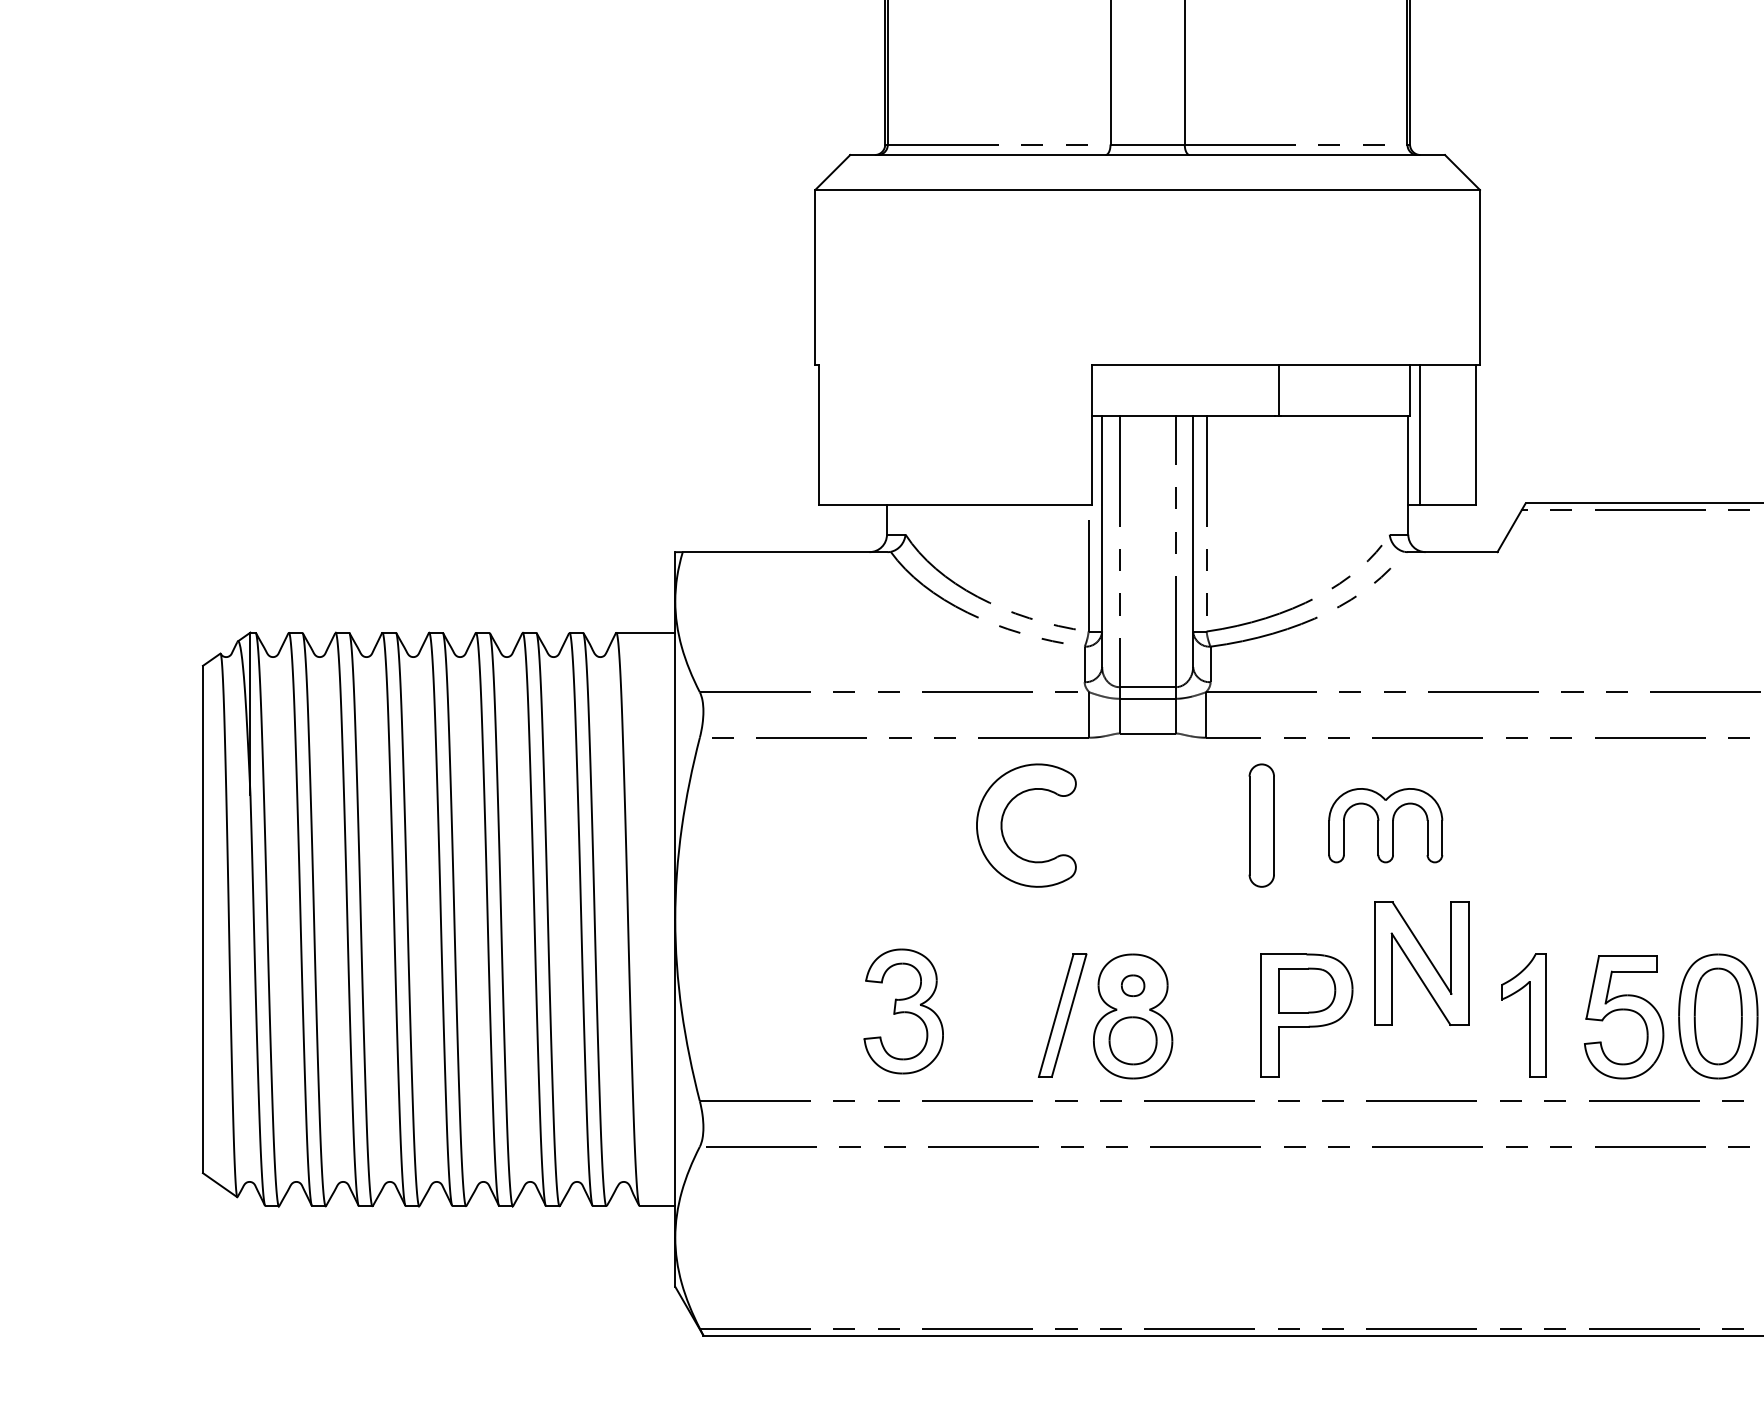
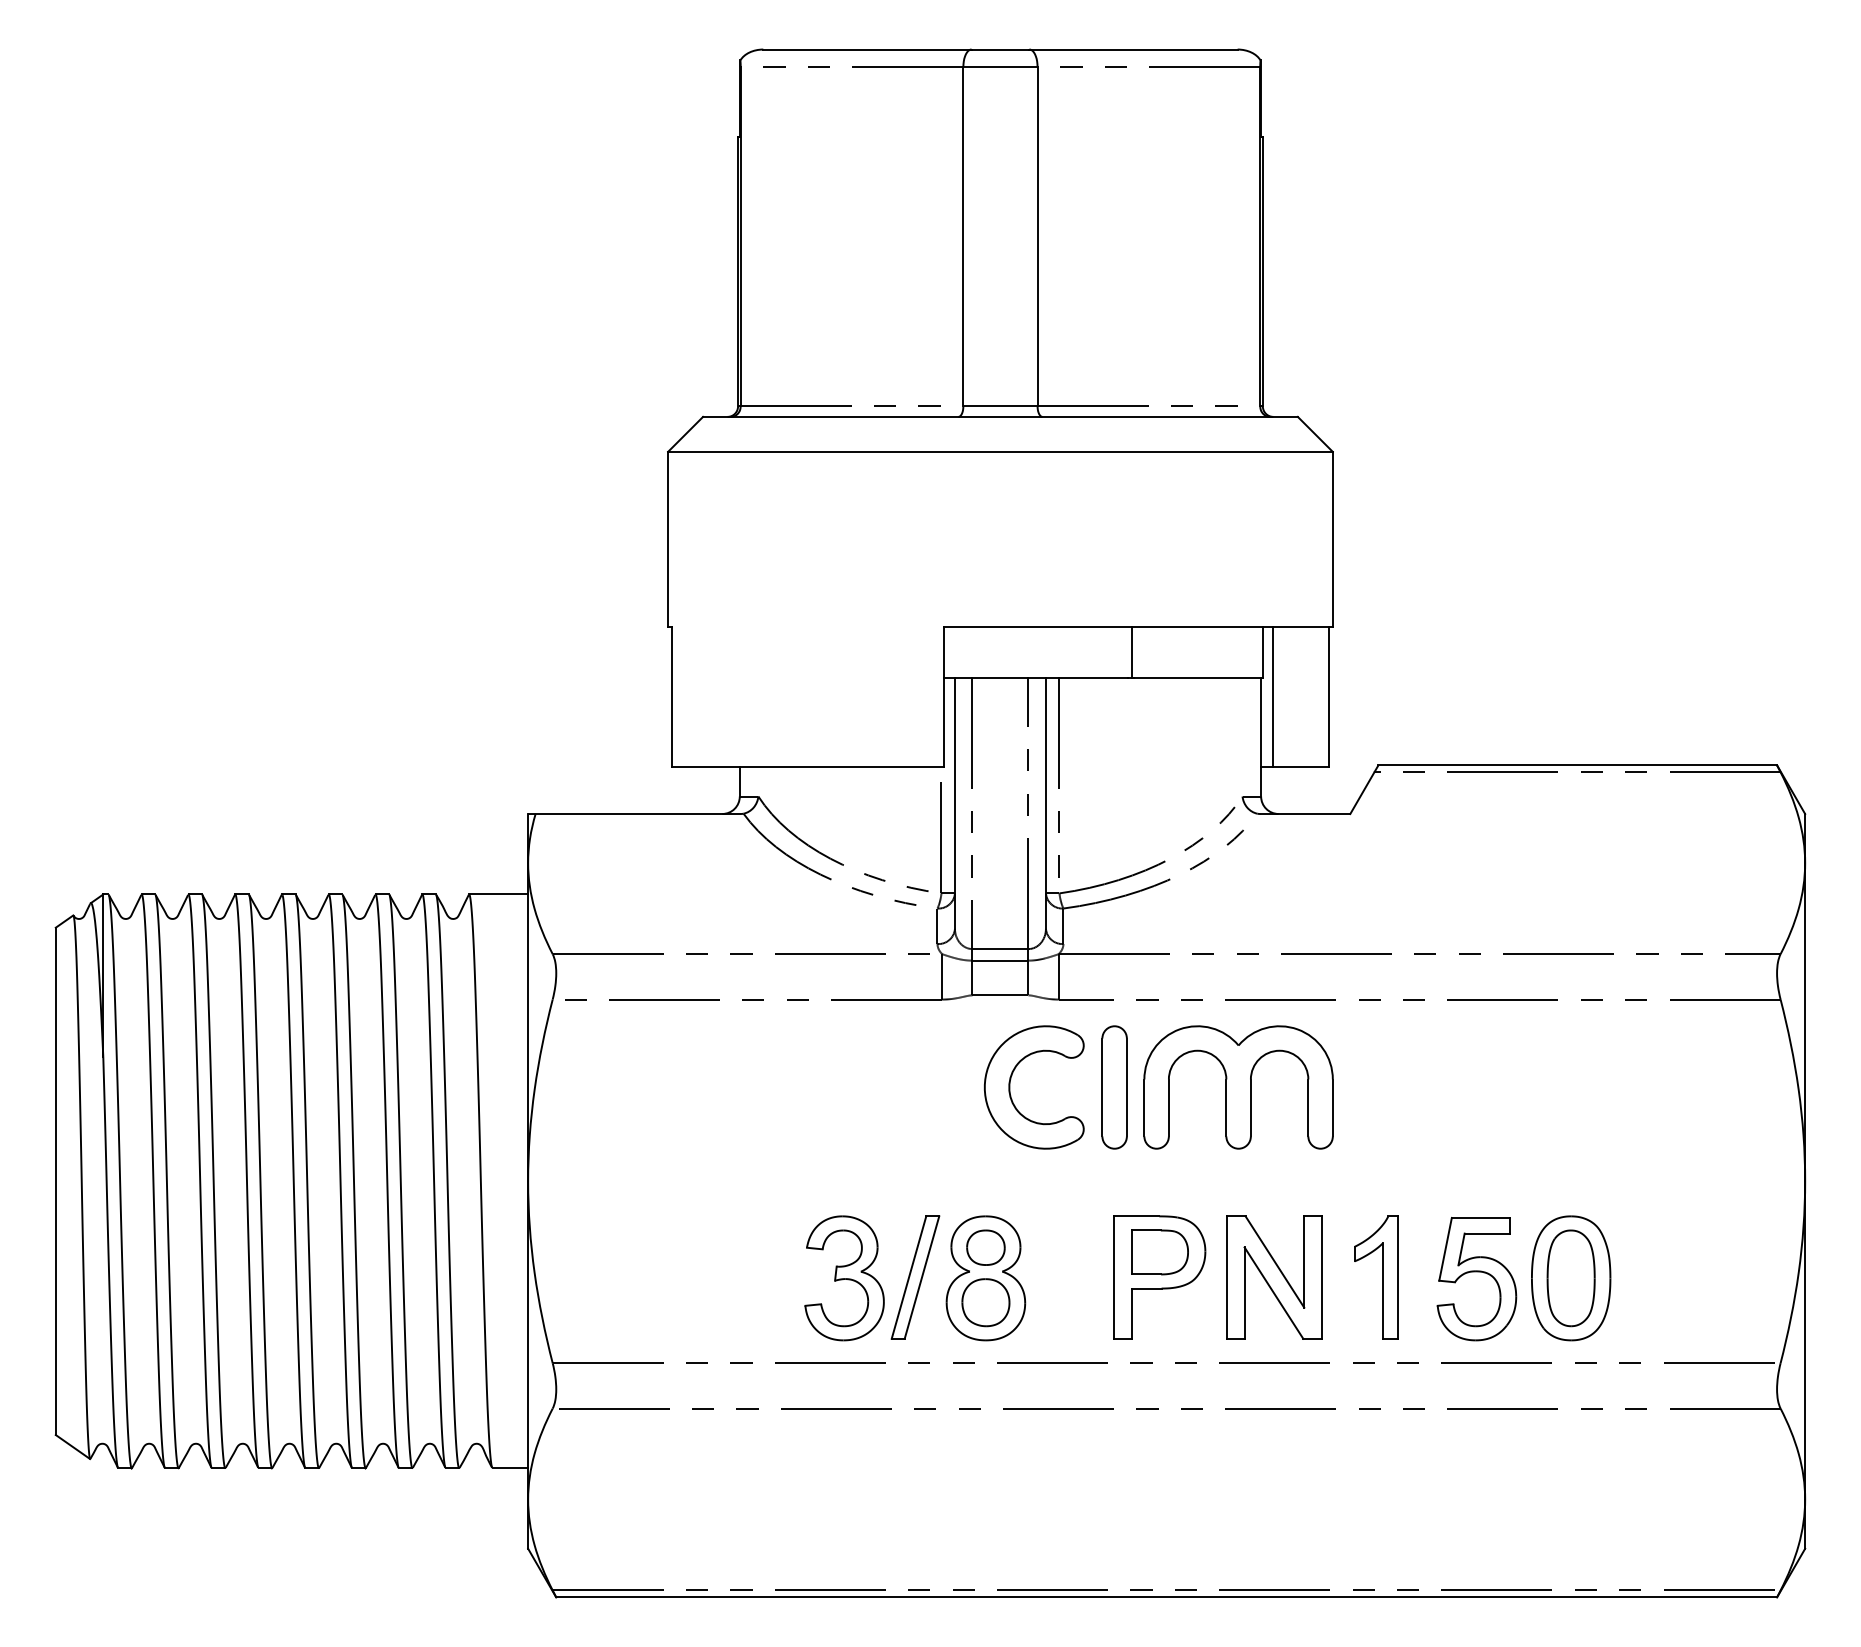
part: (1002, 825) -> (1010, 1087), moved
part: (1385, 825) -> (1238, 1087), size x1.67
part: (1421, 963) -> (1274, 1277), moved
part: (1132, 985) -> (985, 1247), size x1.67
part: (903, 1011) -> (844, 1278), moved

